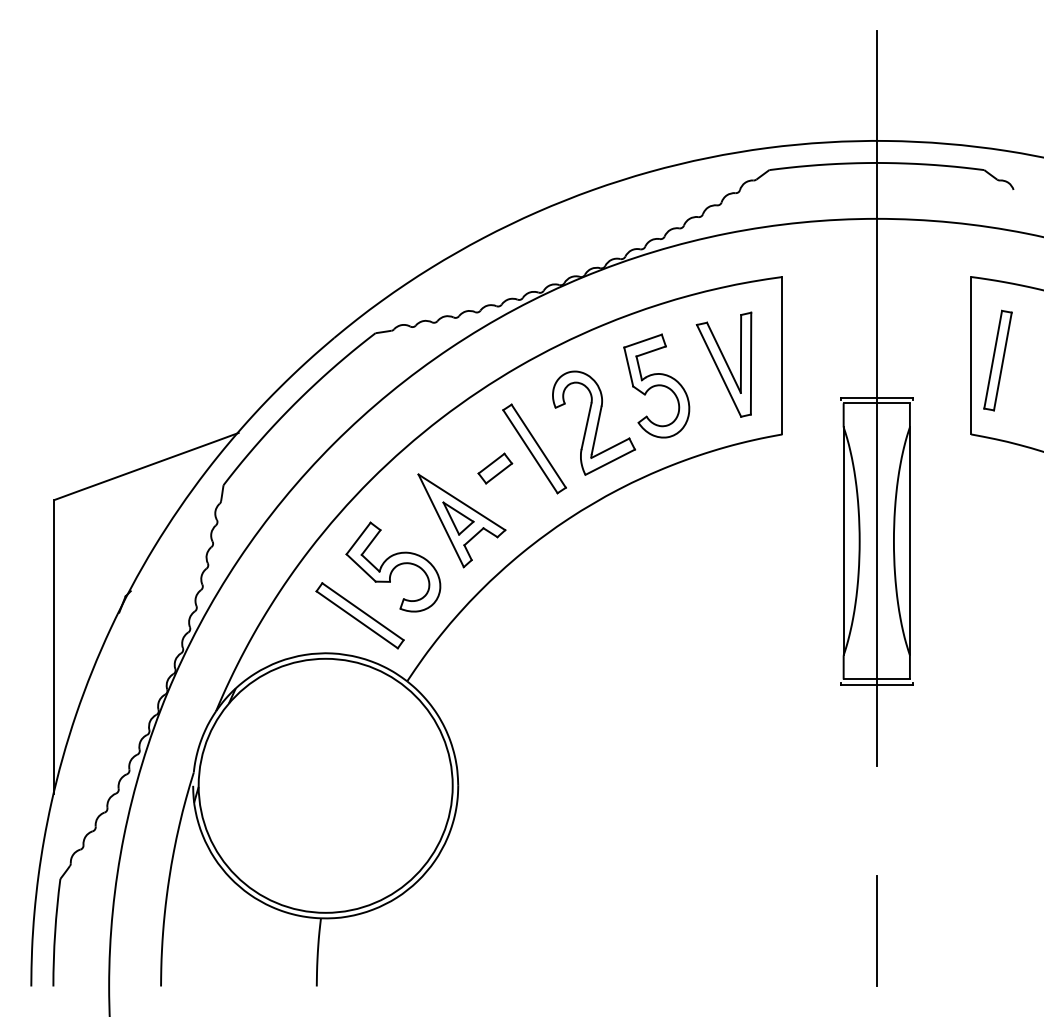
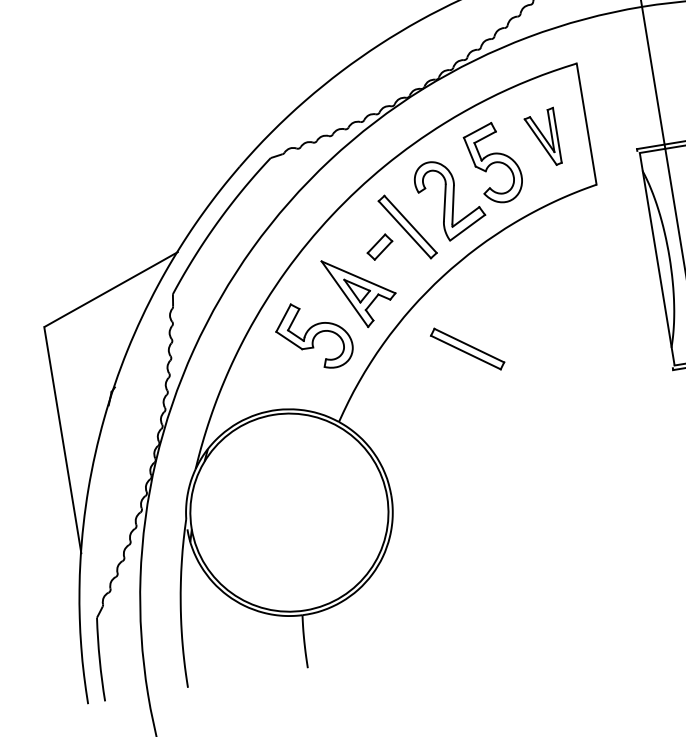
part: (723, 364) -> (542, 138), size x0.7
part: (359, 615) -> (467, 348), moved

